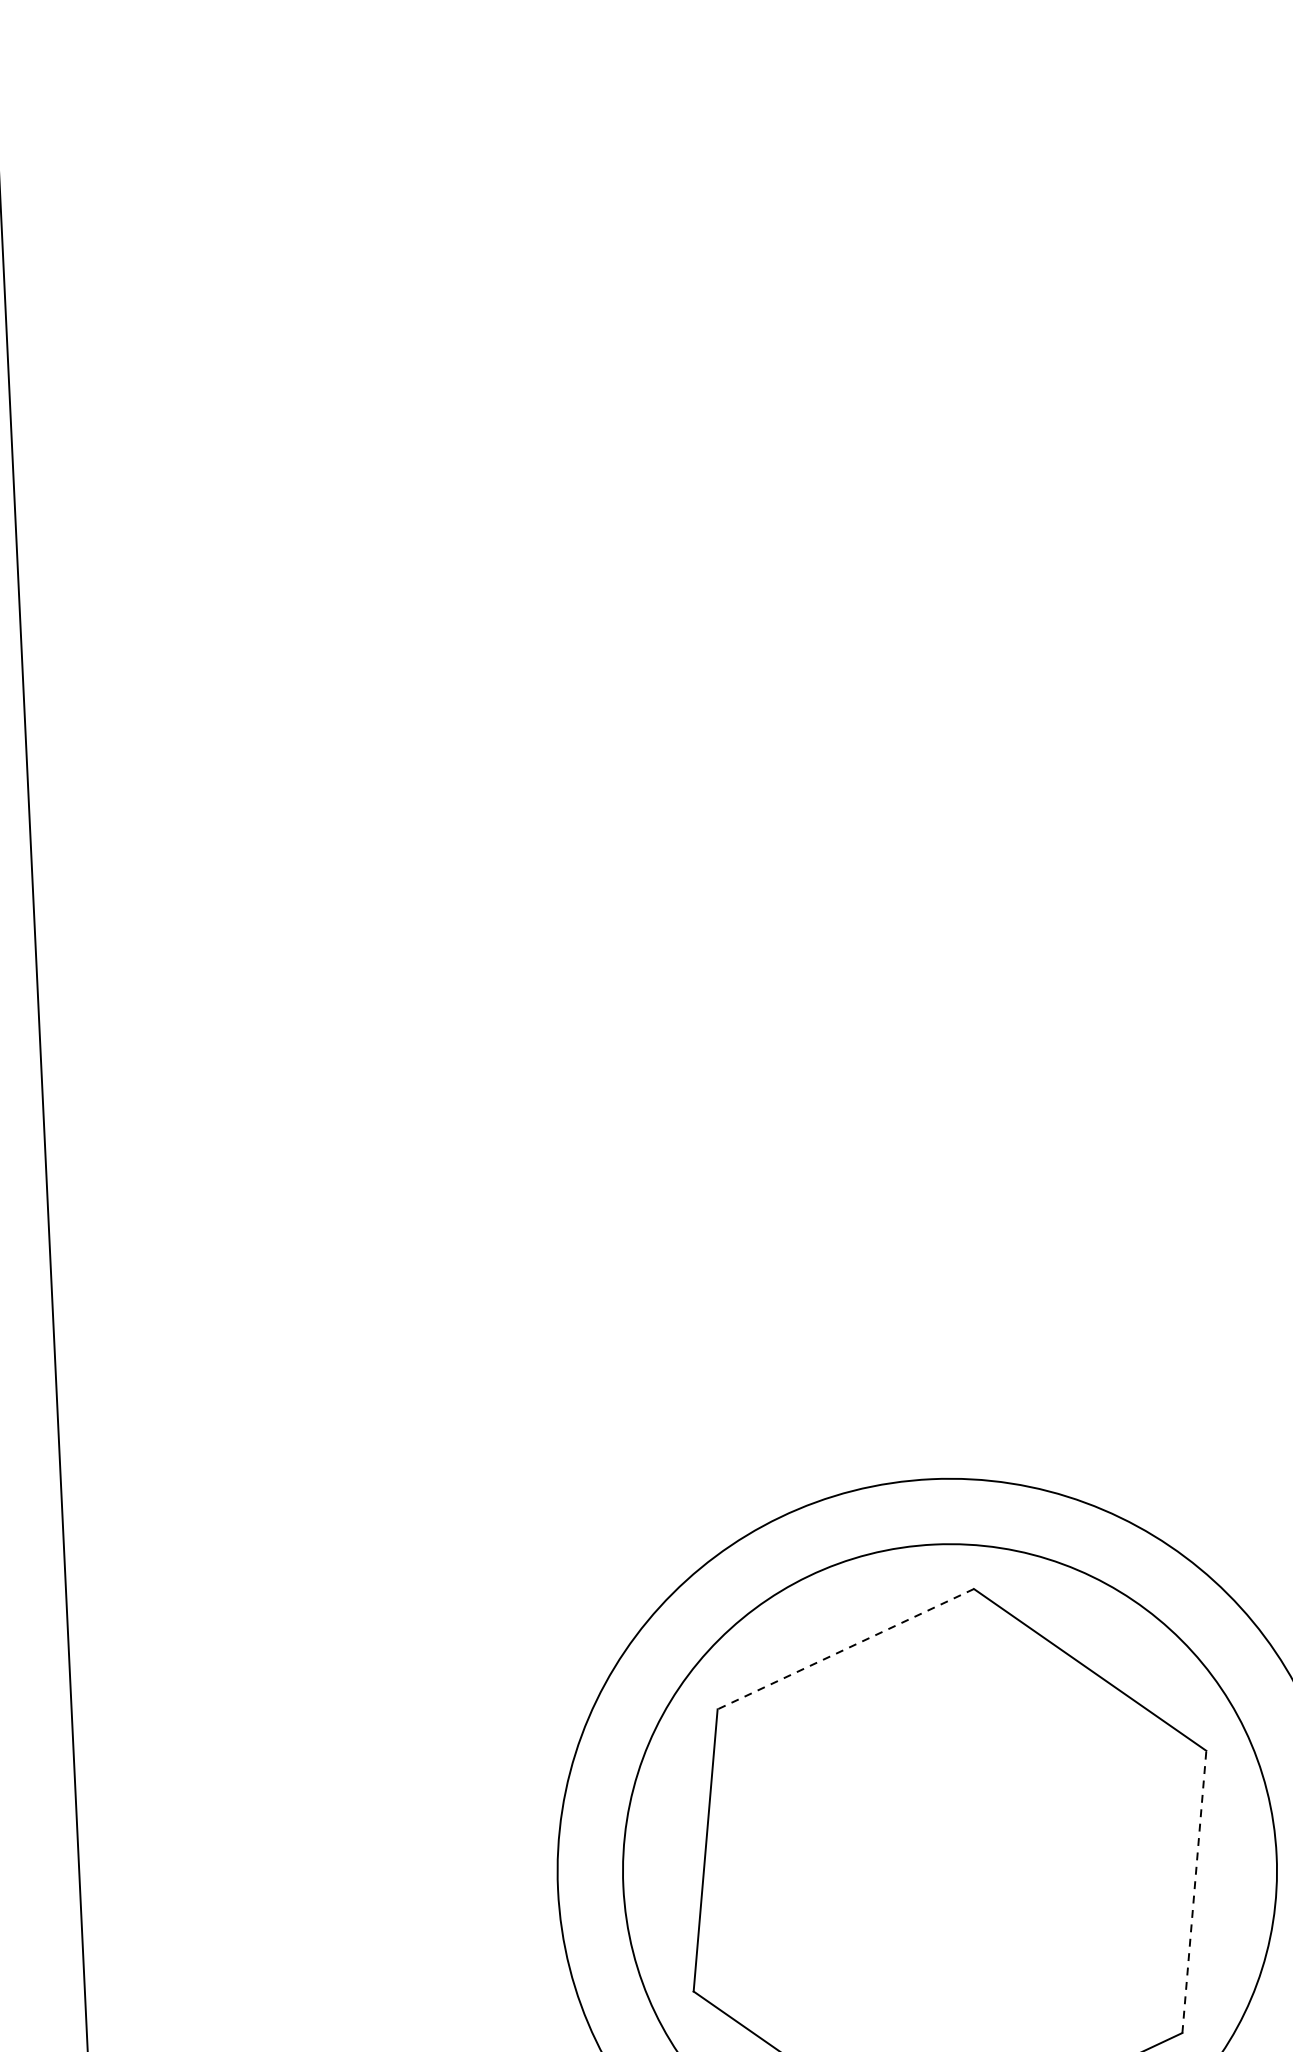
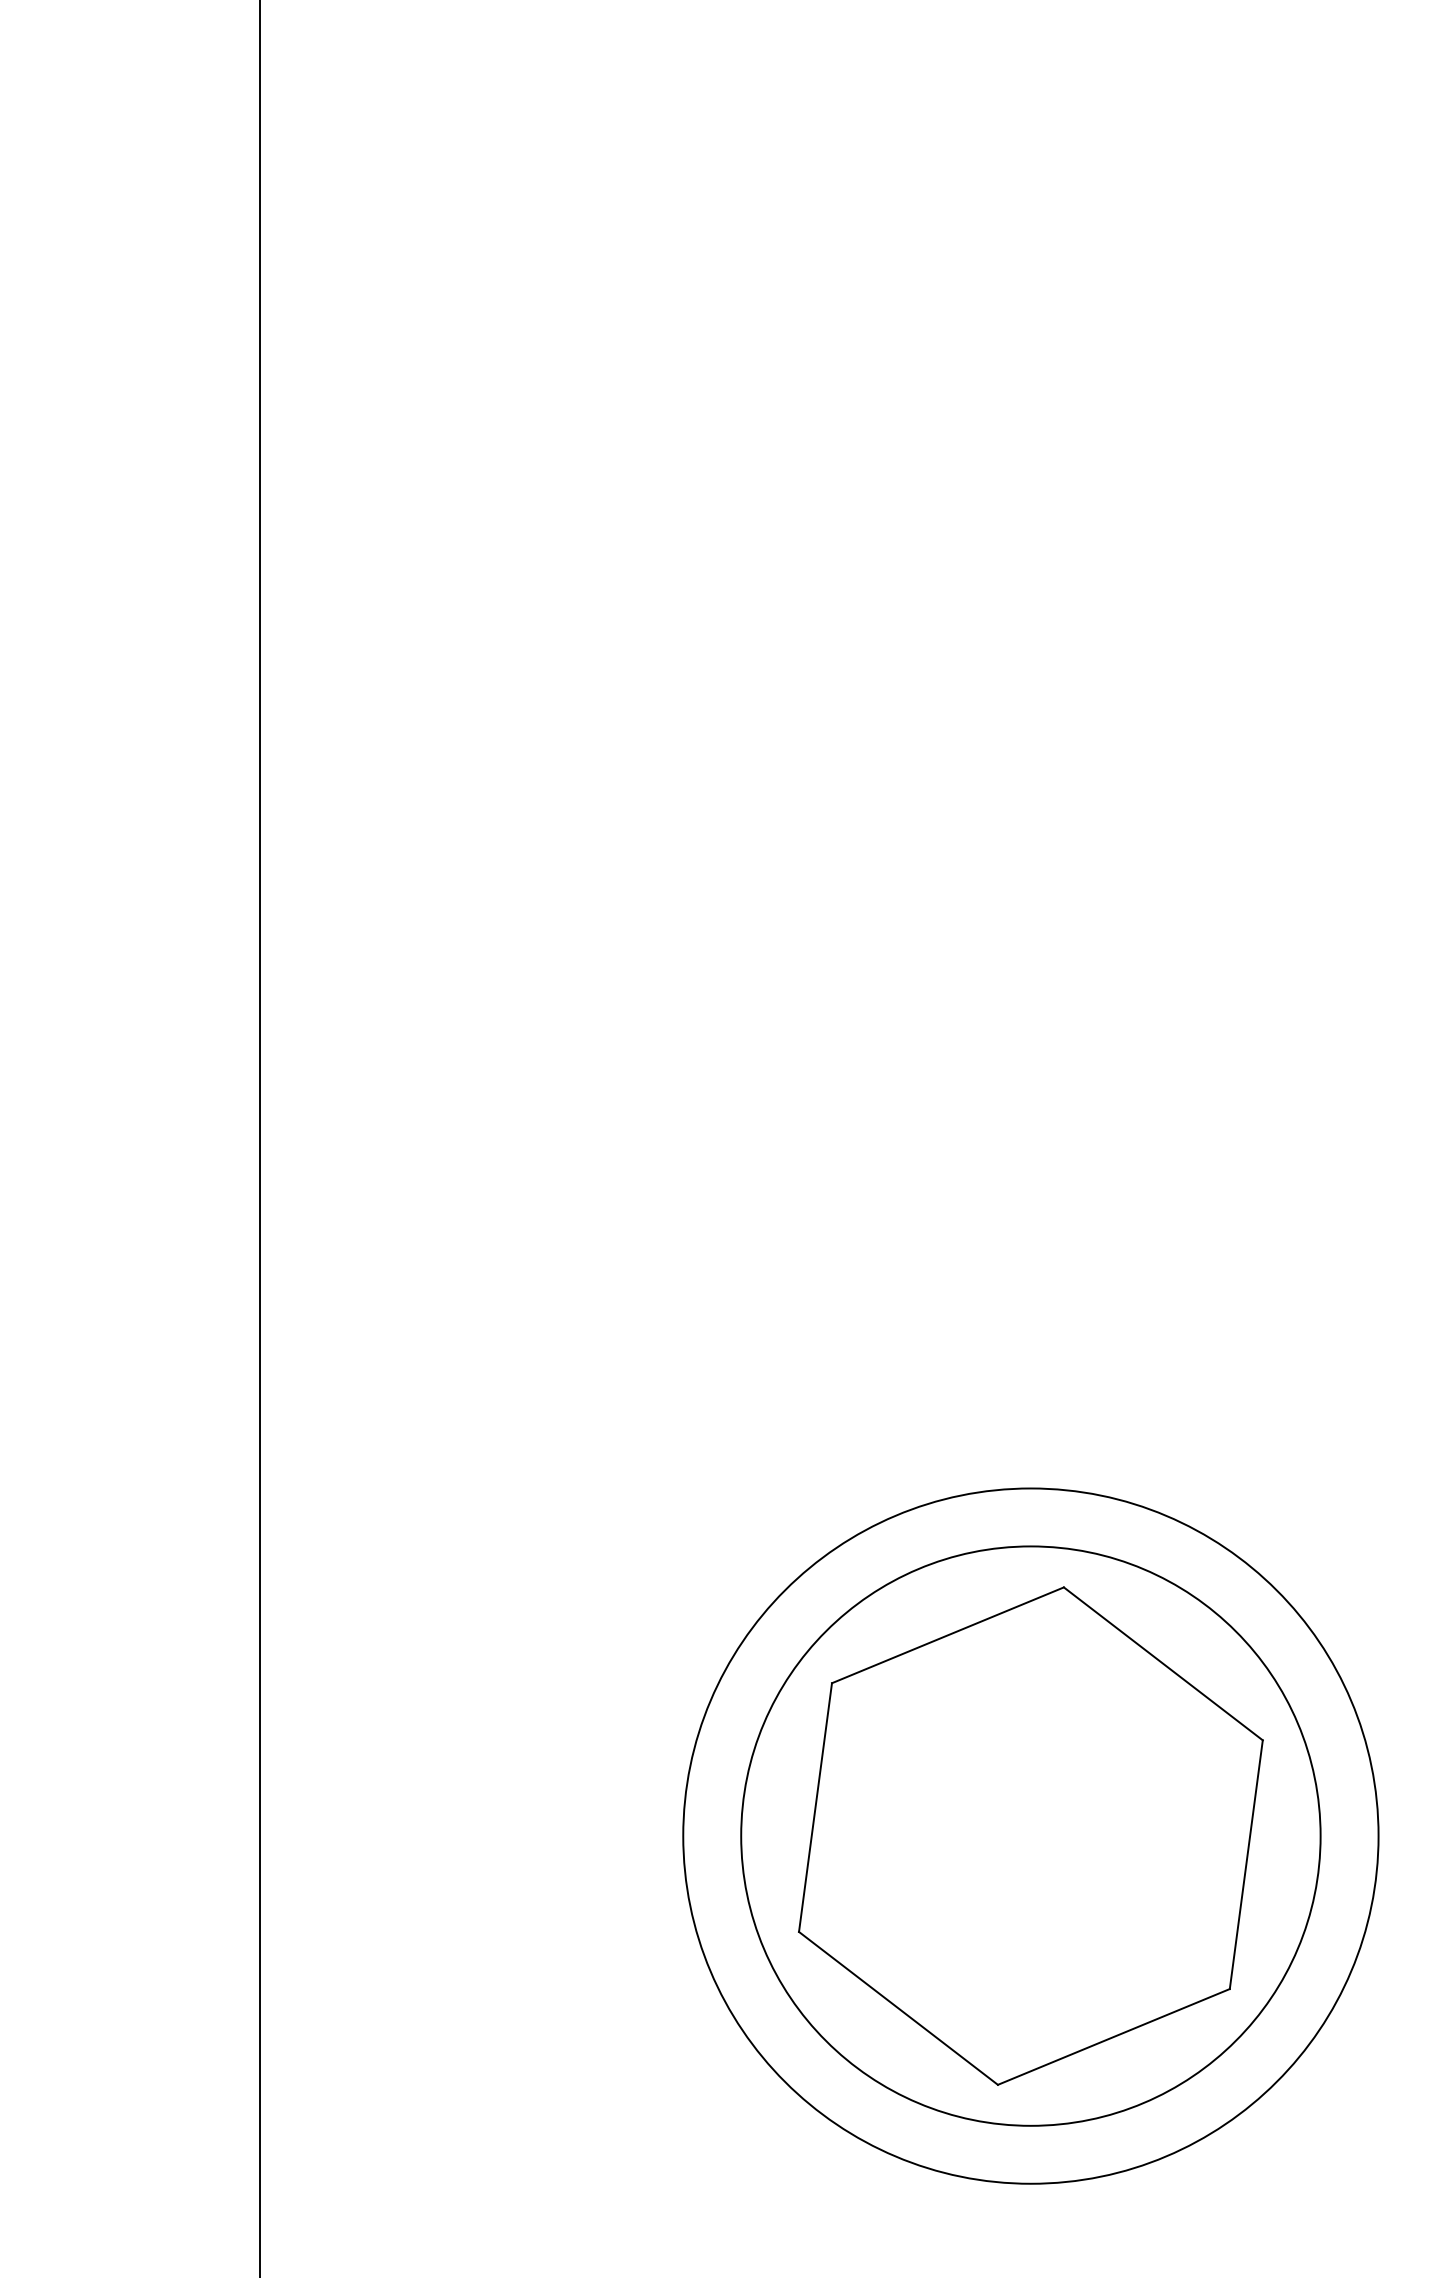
line: (845, 1649) -> (947, 1635), dashed -> solid
line: (1194, 1891) -> (1246, 1864), dashed -> solid

